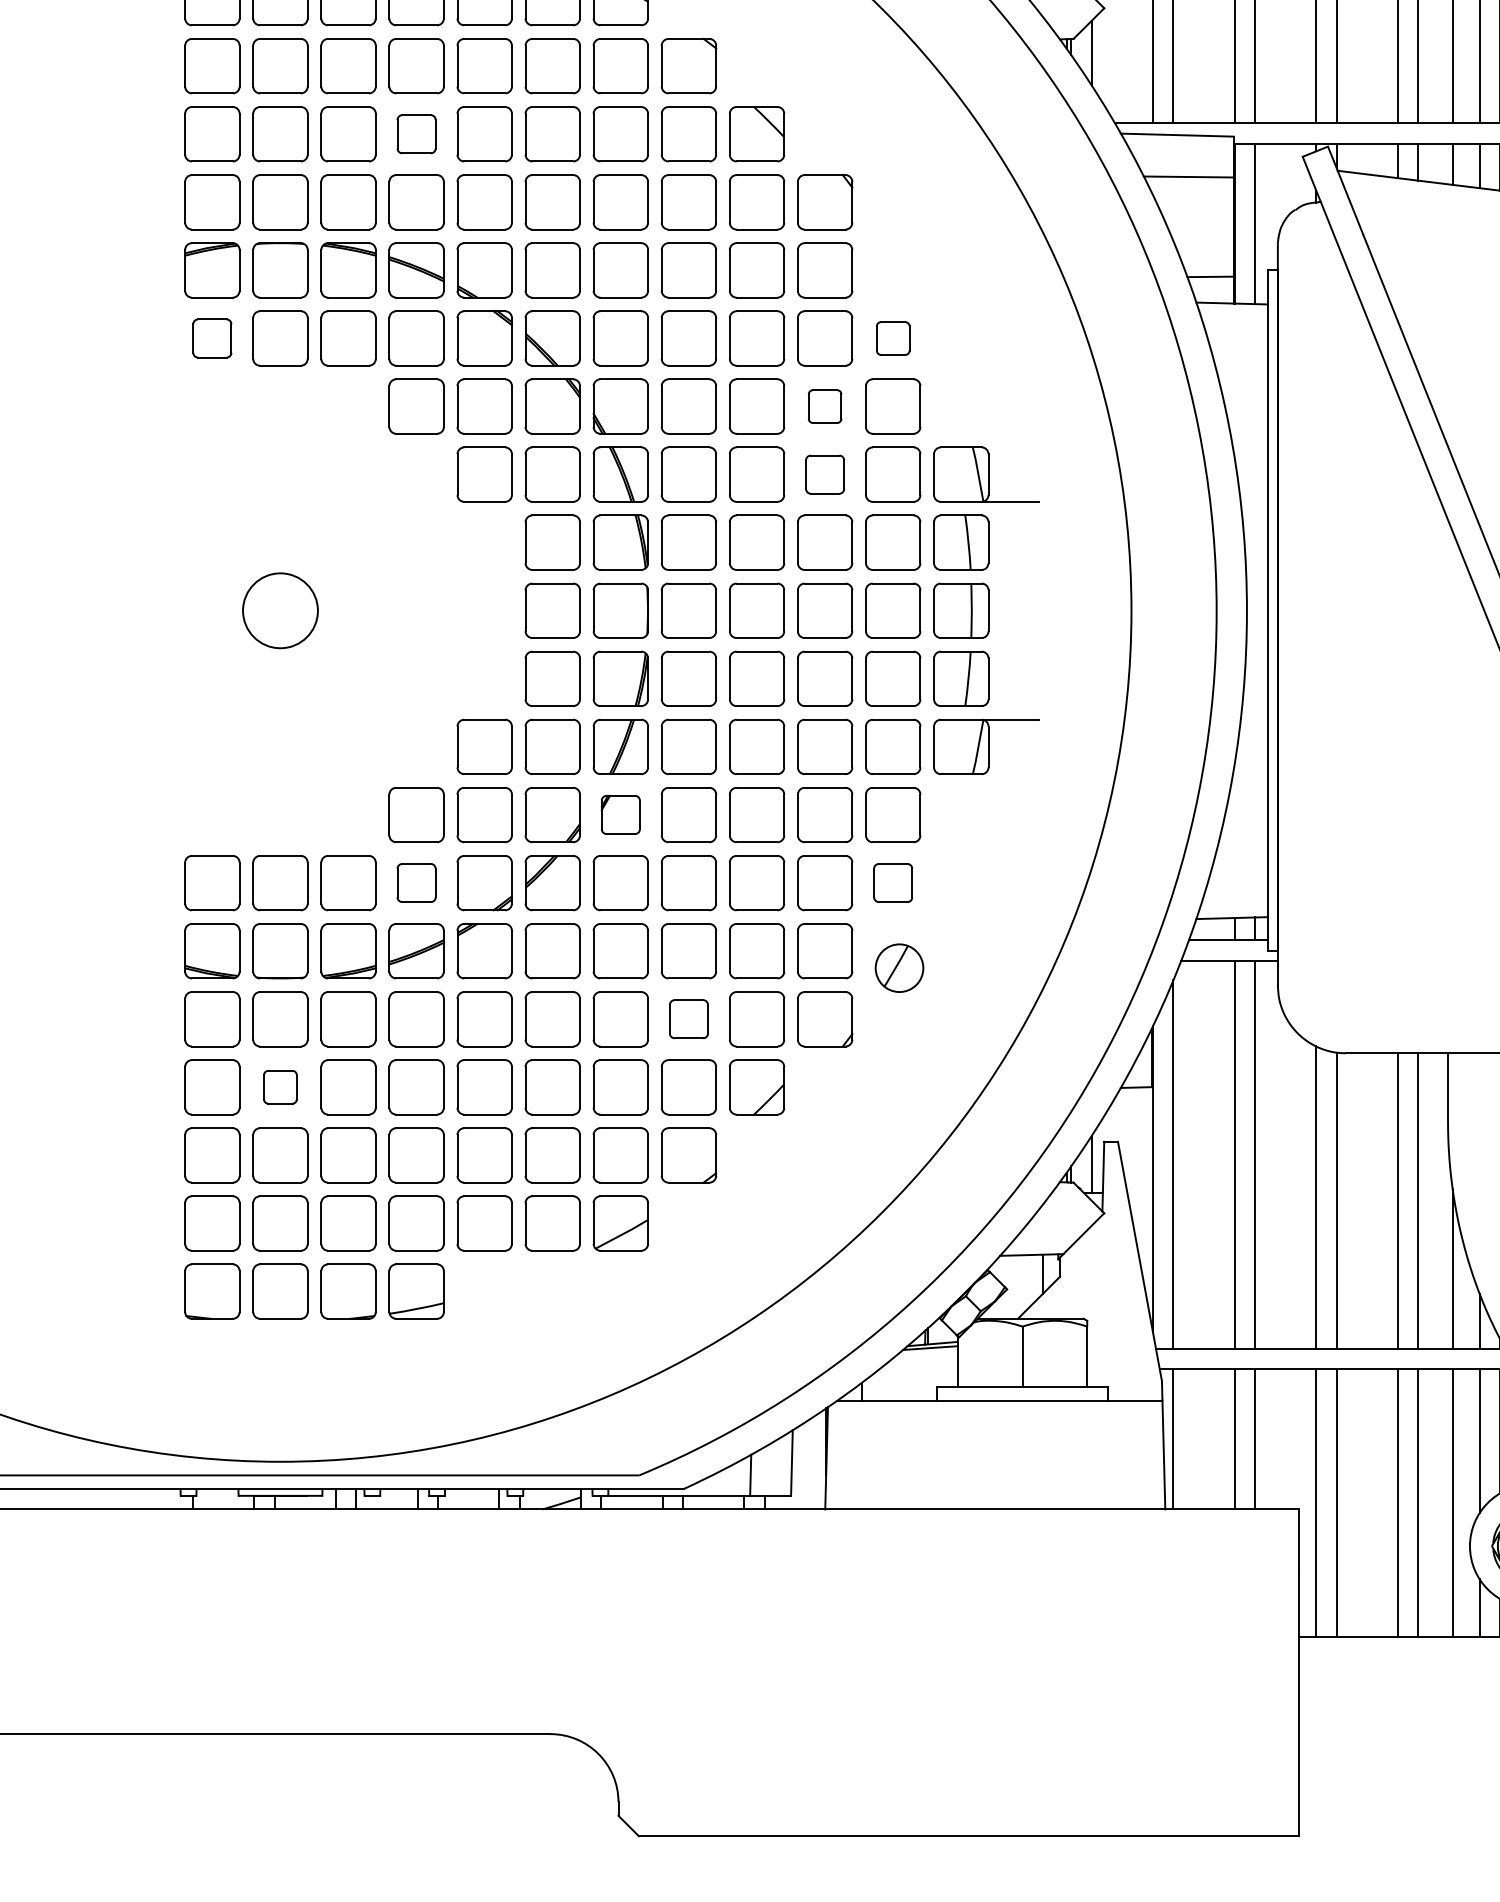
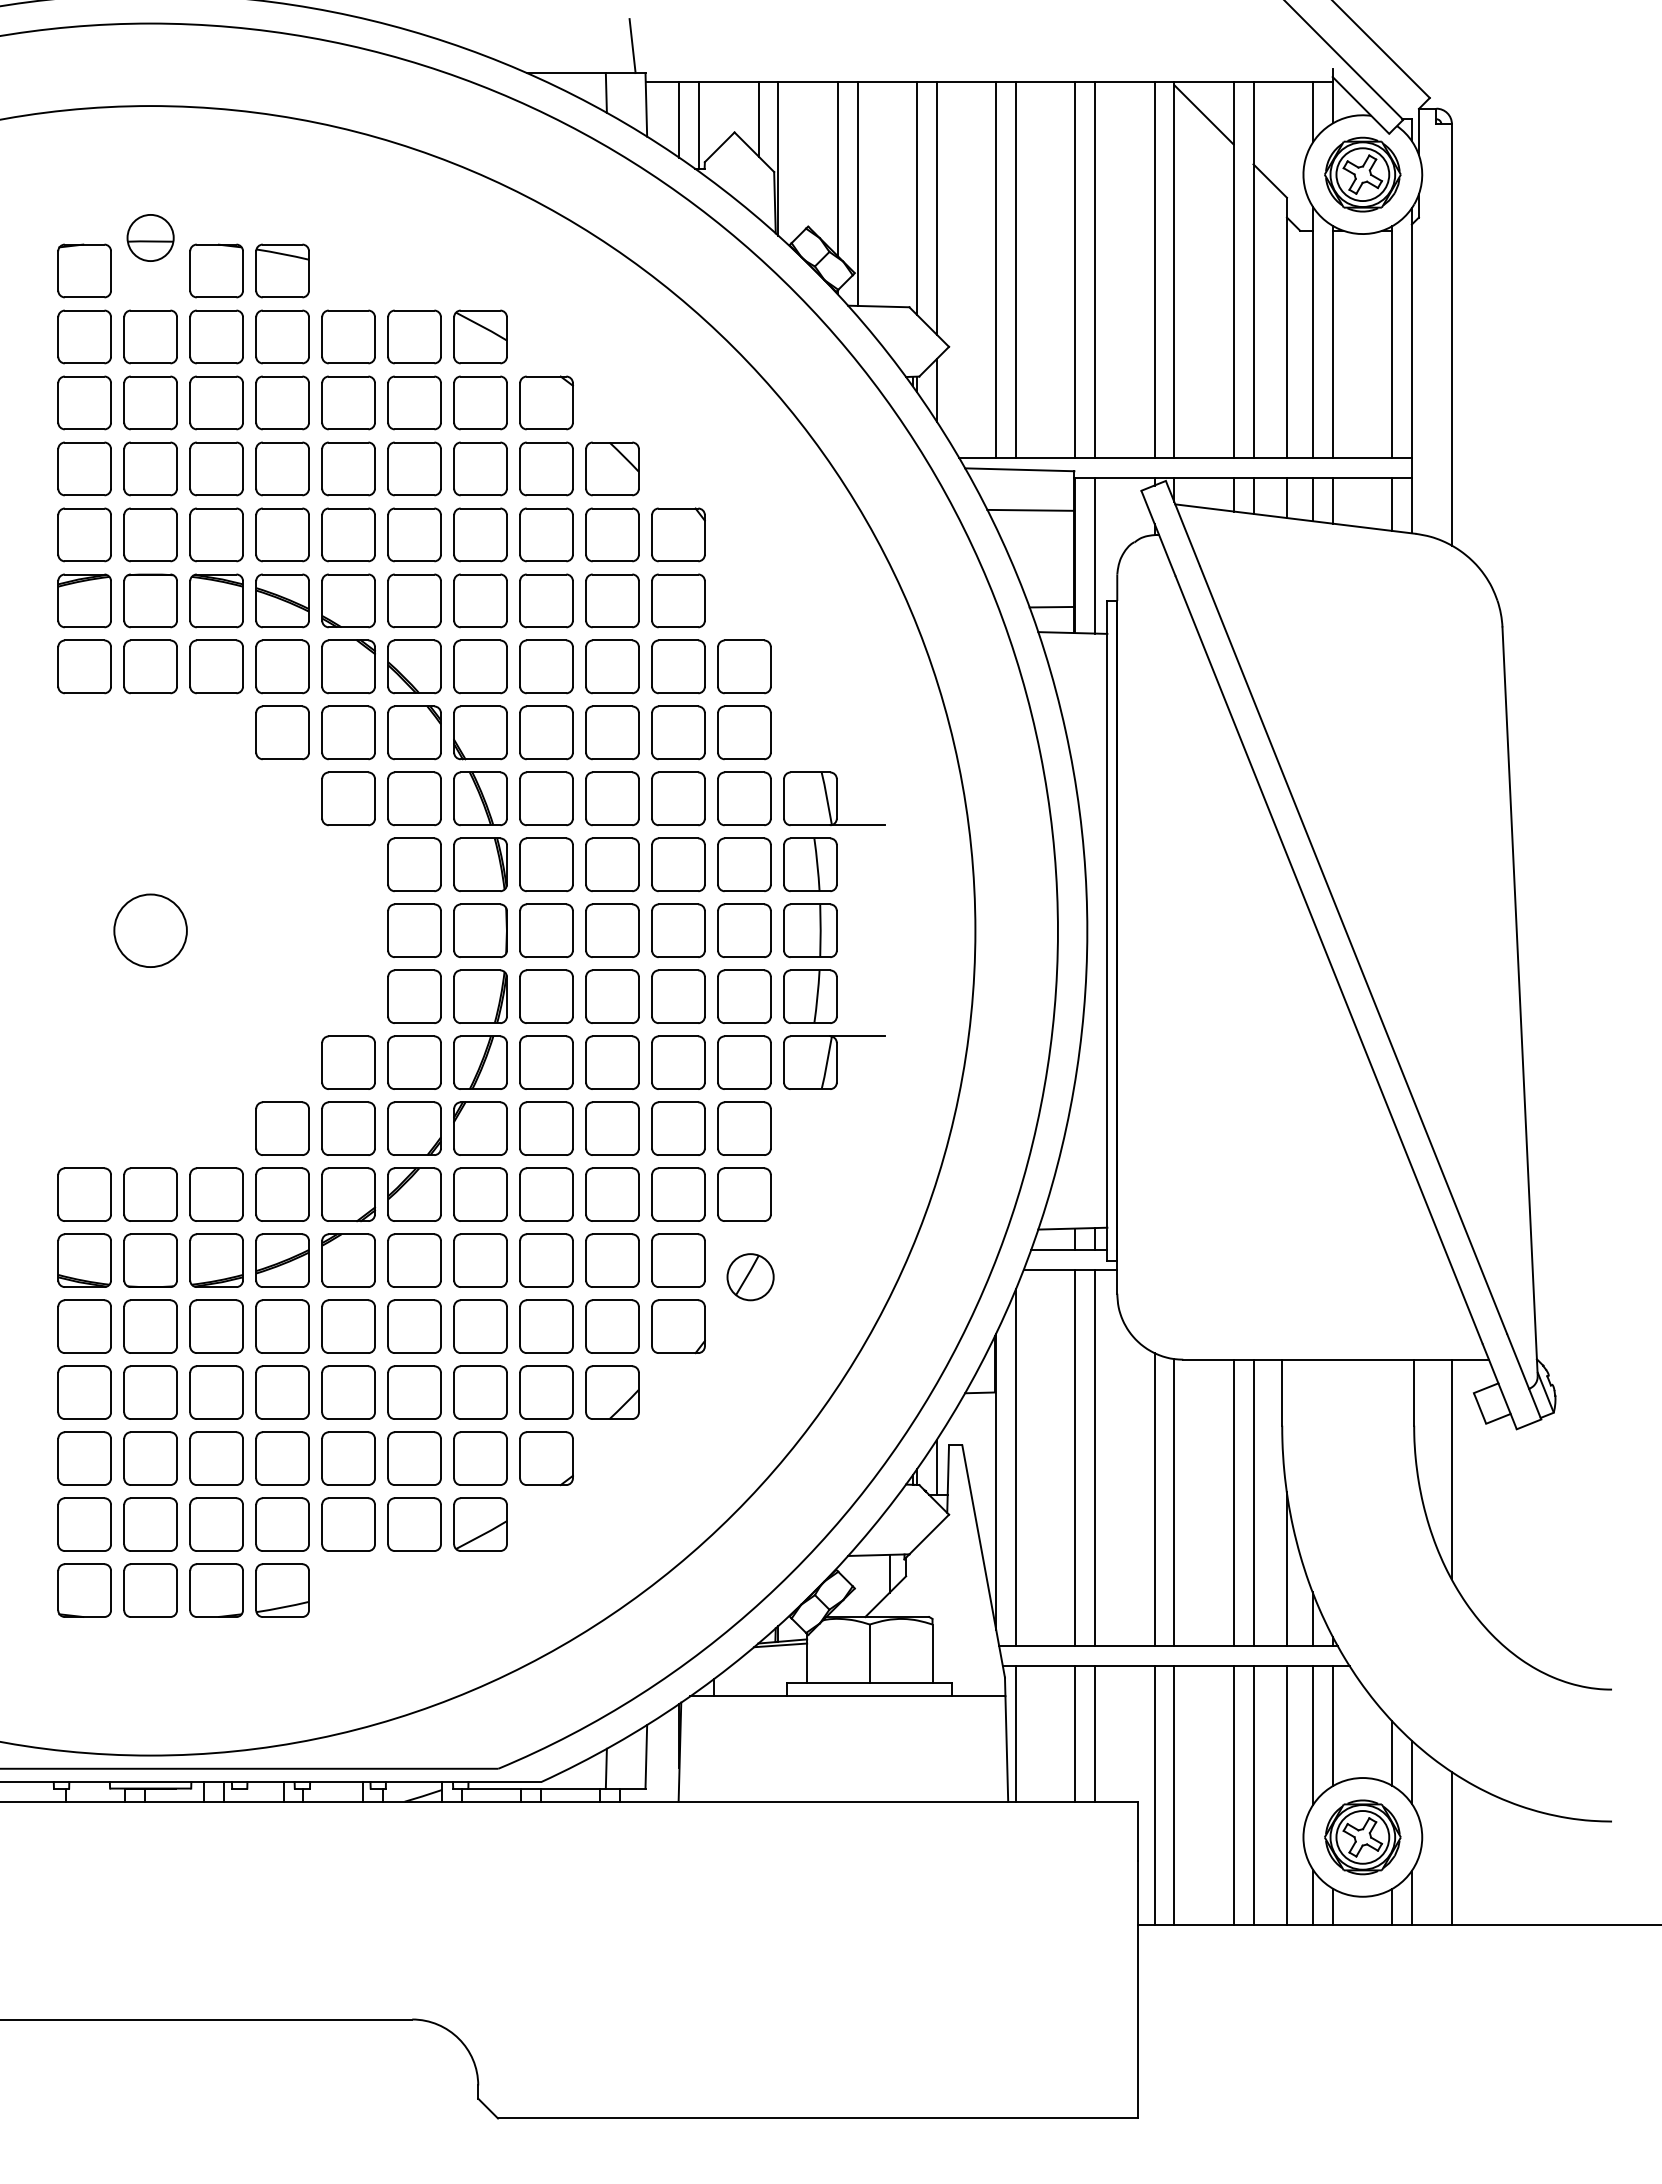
part: (416, 133) -> (282, 468), size x1.43
part: (212, 338) -> (84, 666), size x1.43
part: (893, 338) -> (744, 666), size x1.67
part: (825, 406) -> (678, 732), size x1.67
part: (825, 474) -> (678, 798), size x1.43
part: (620, 814) -> (480, 1128), size x1.43
part: (416, 882) -> (282, 1194), size x1.43
part: (893, 882) -> (744, 1194), size x1.43
part: (688, 1019) -> (546, 1326), size x1.43
part: (280, 1087) -> (150, 1392), size x1.67

